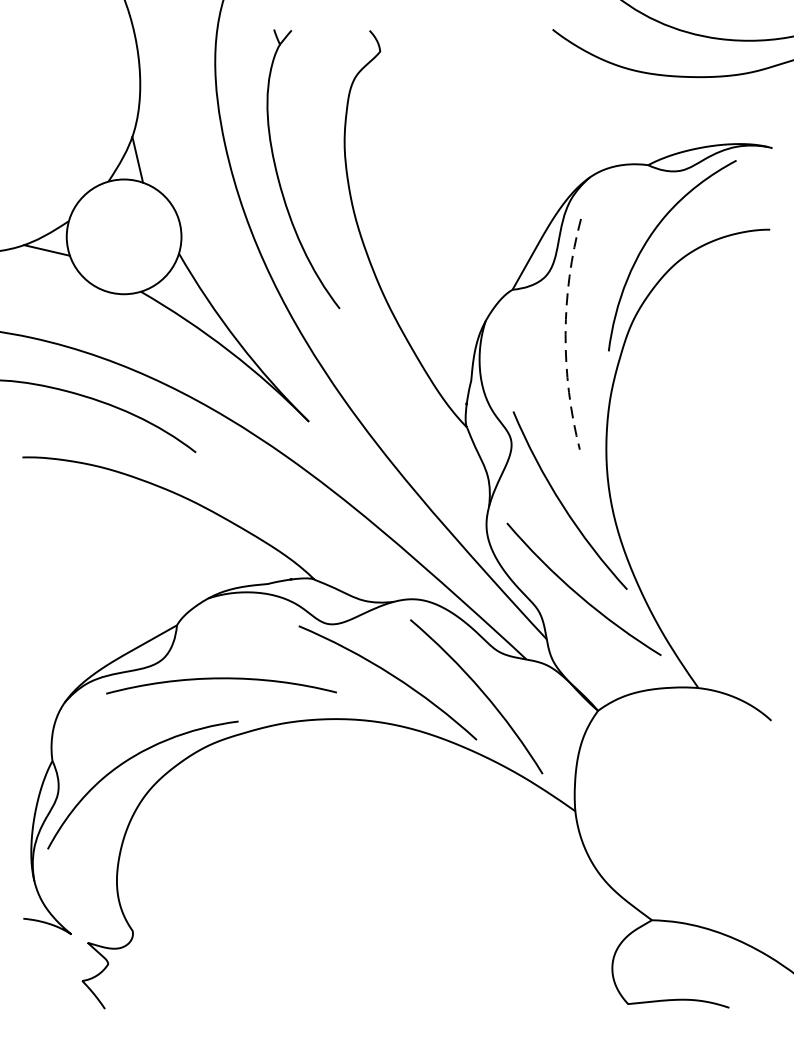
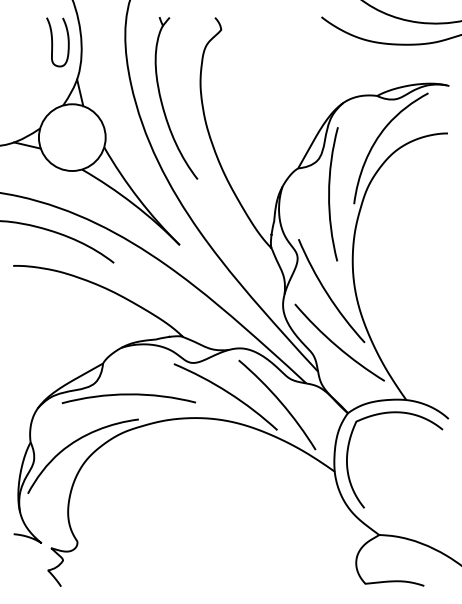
curve: (91, 73) -> (53, 42), added
arc: (566, 334) -> (329, 194), dashed -> solid
curve: (678, 711) -> (394, 413), added

